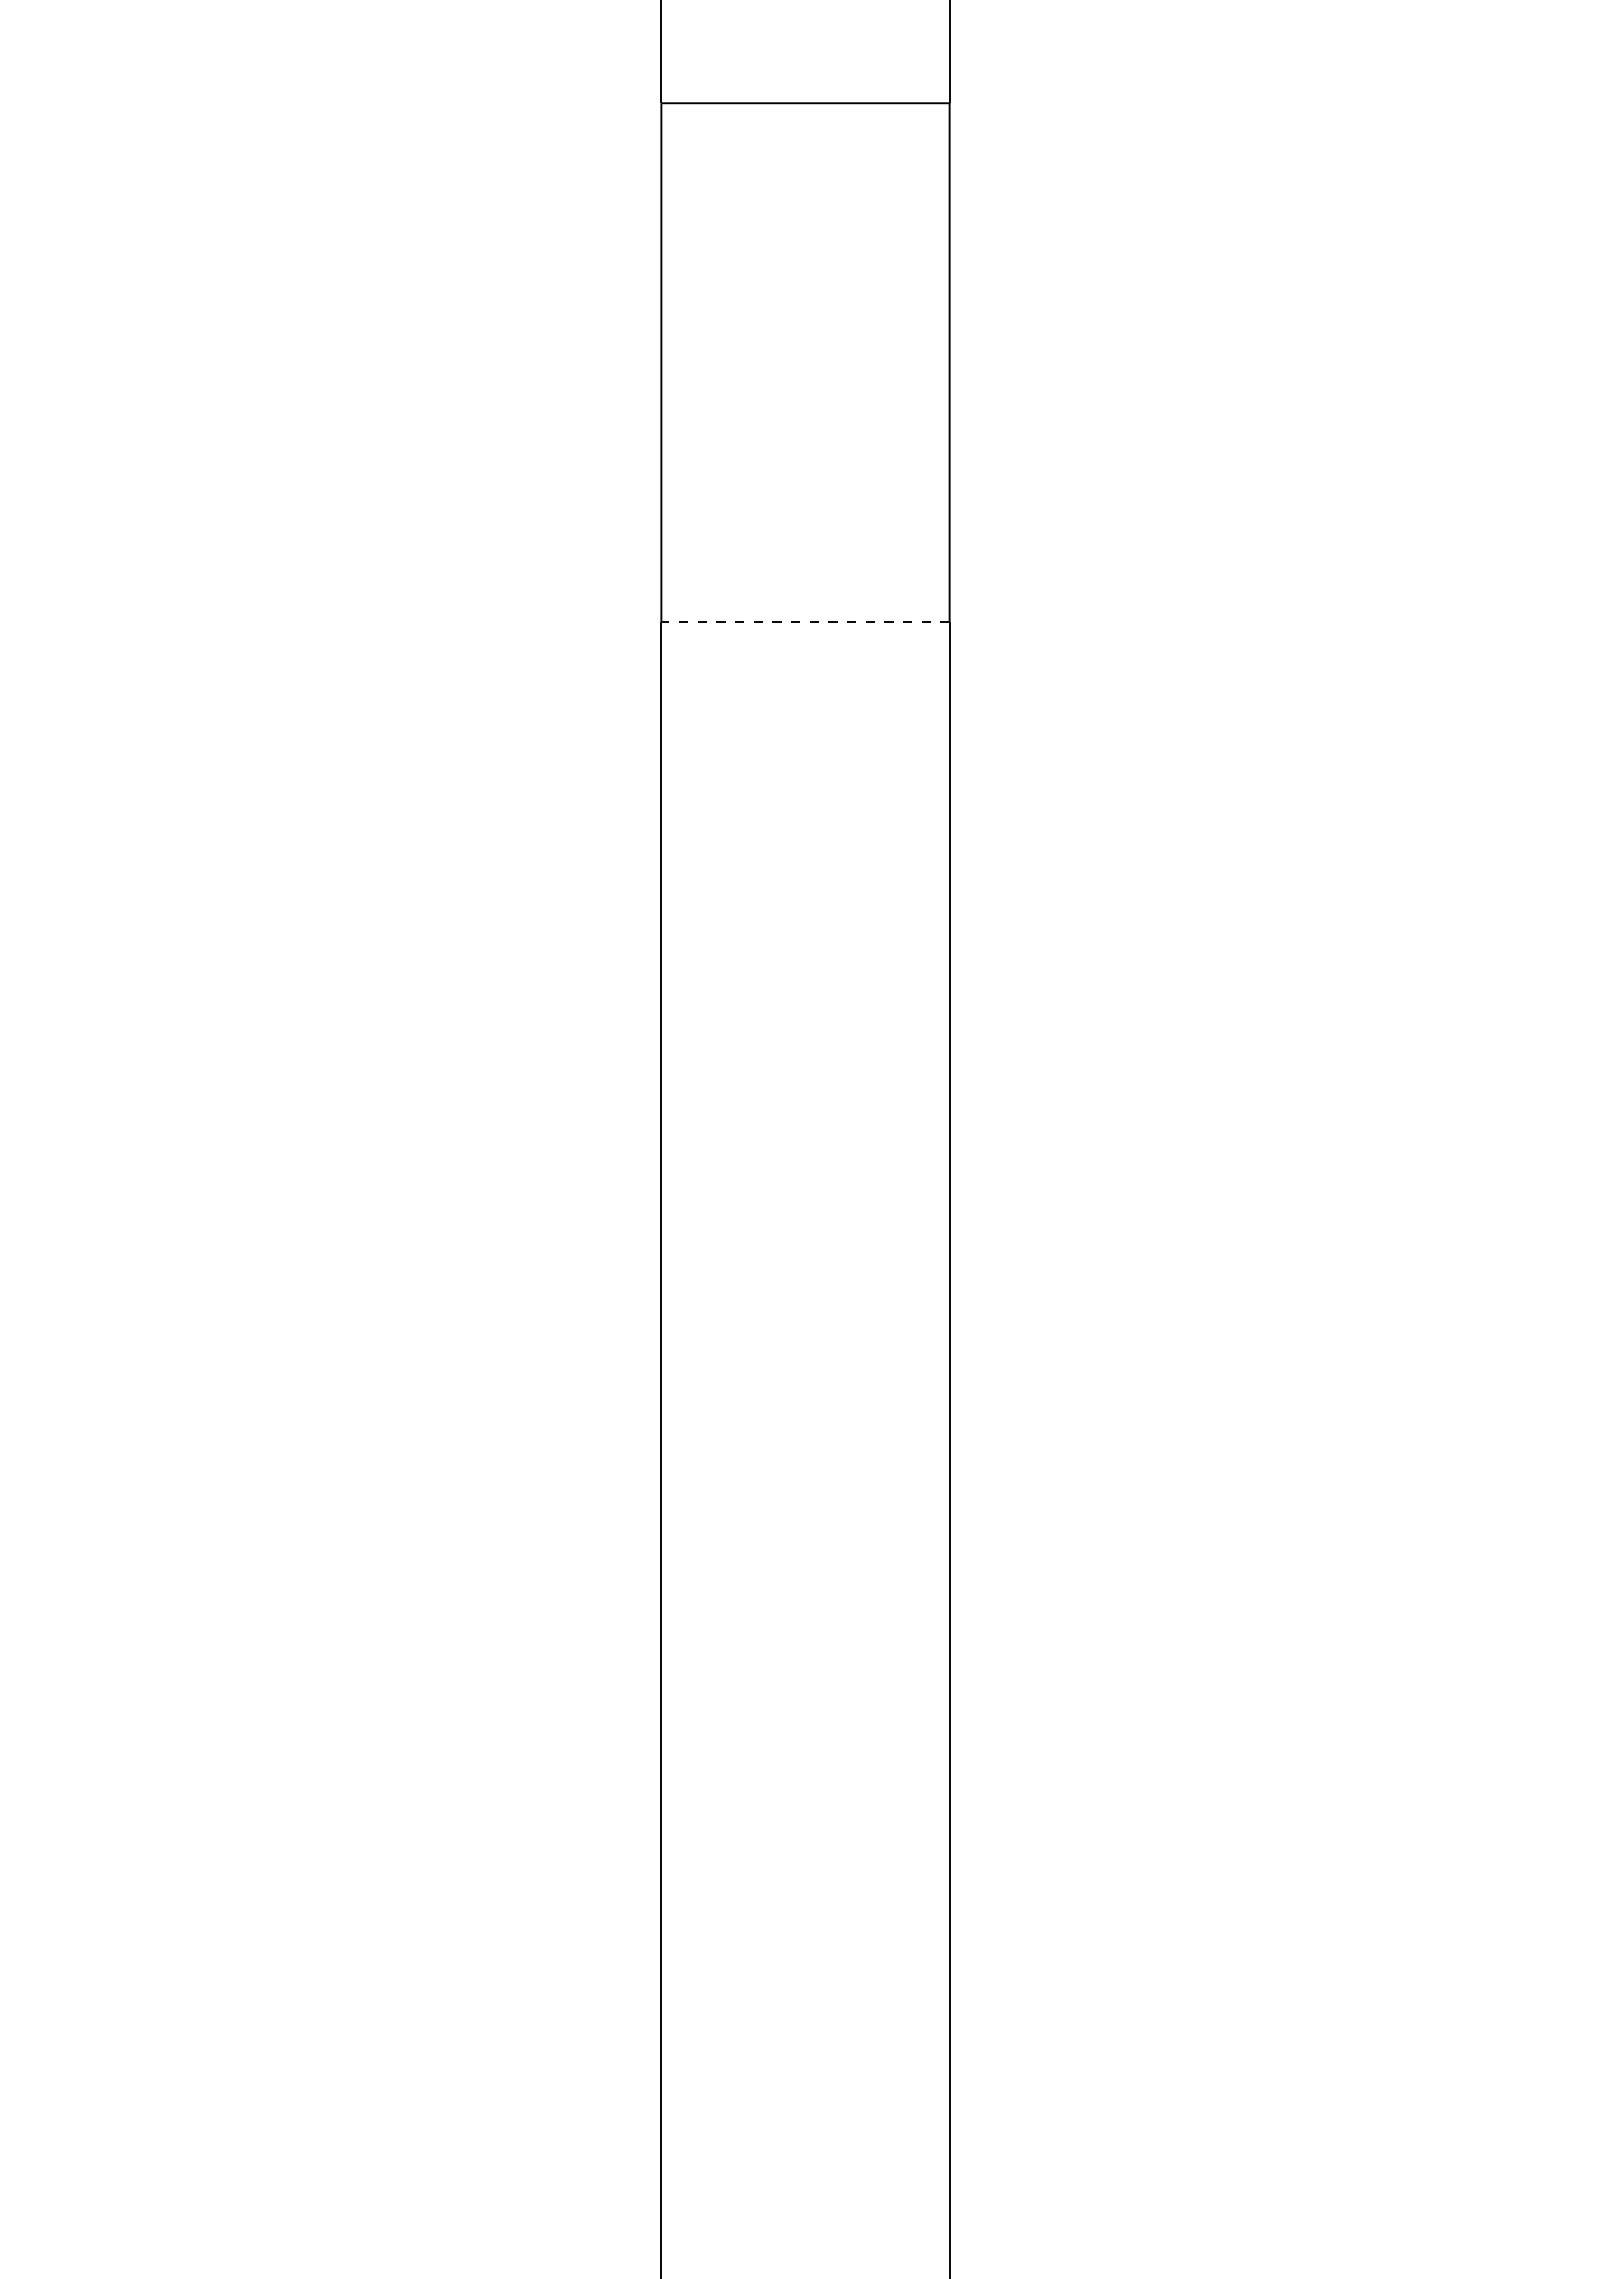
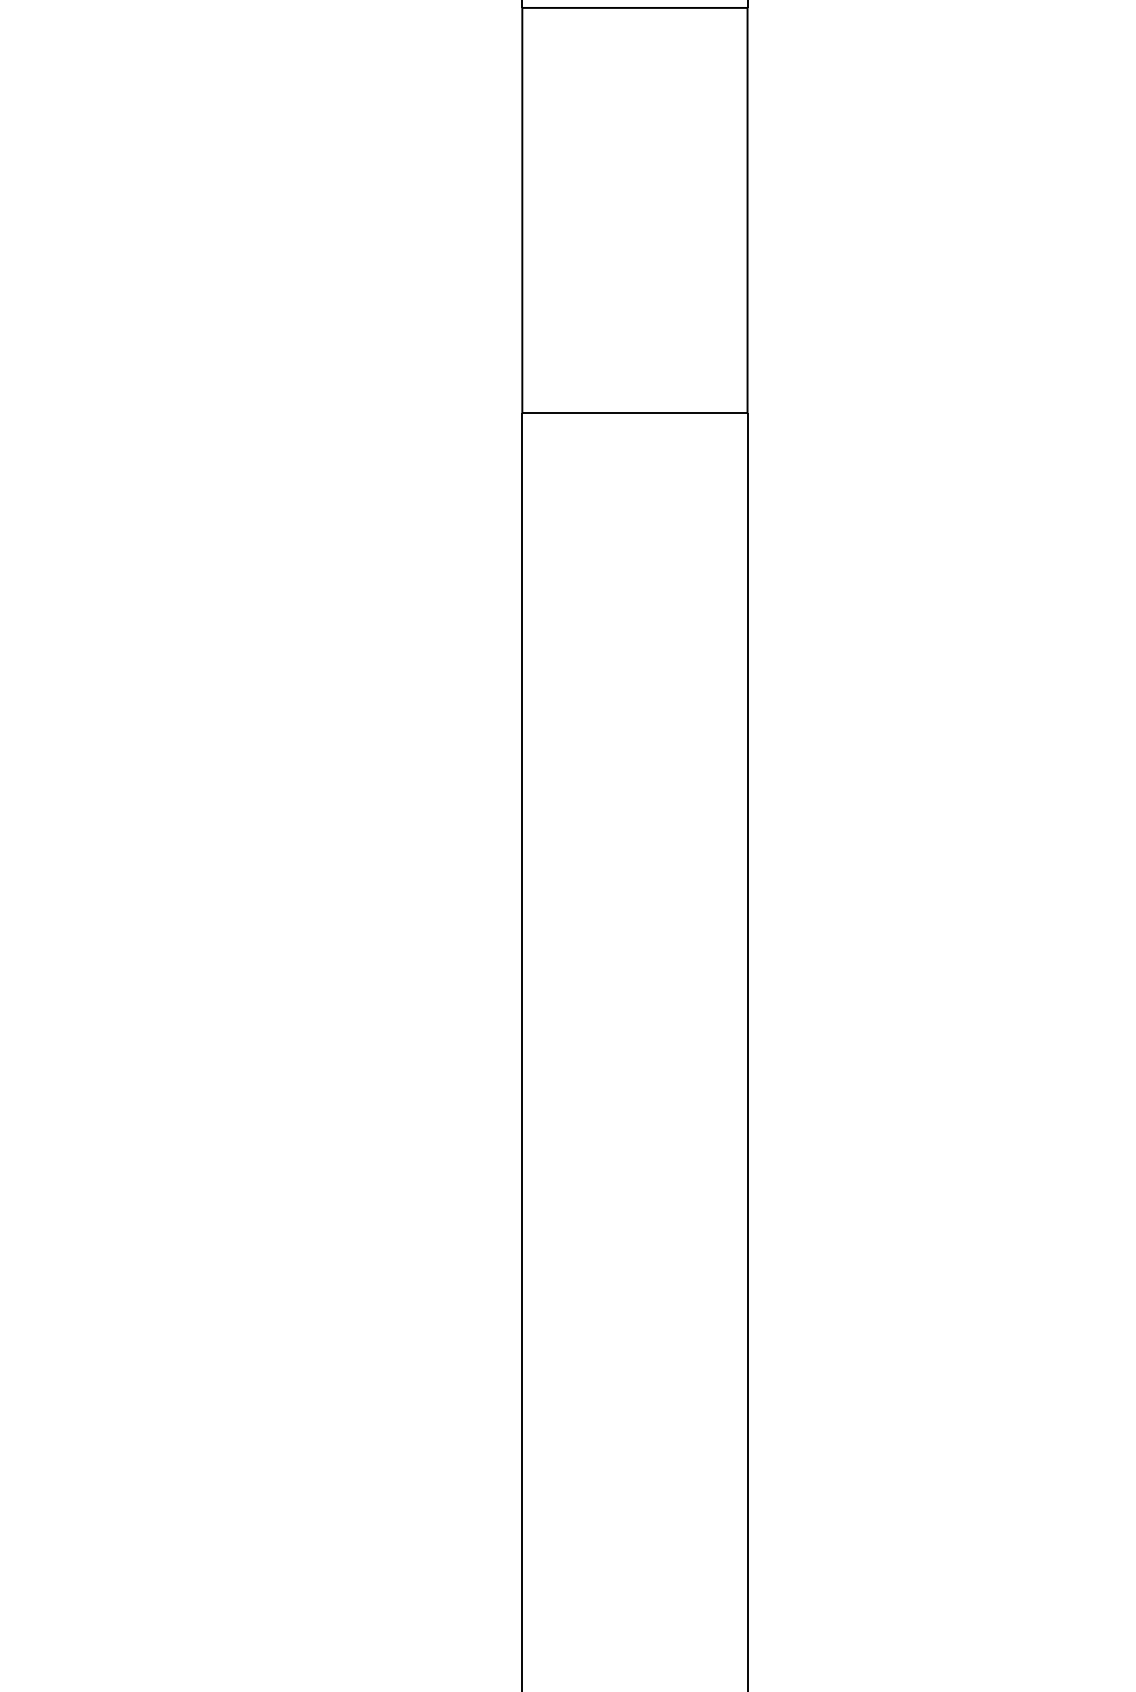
line: (805, 622) -> (634, 413), dashed -> solid

